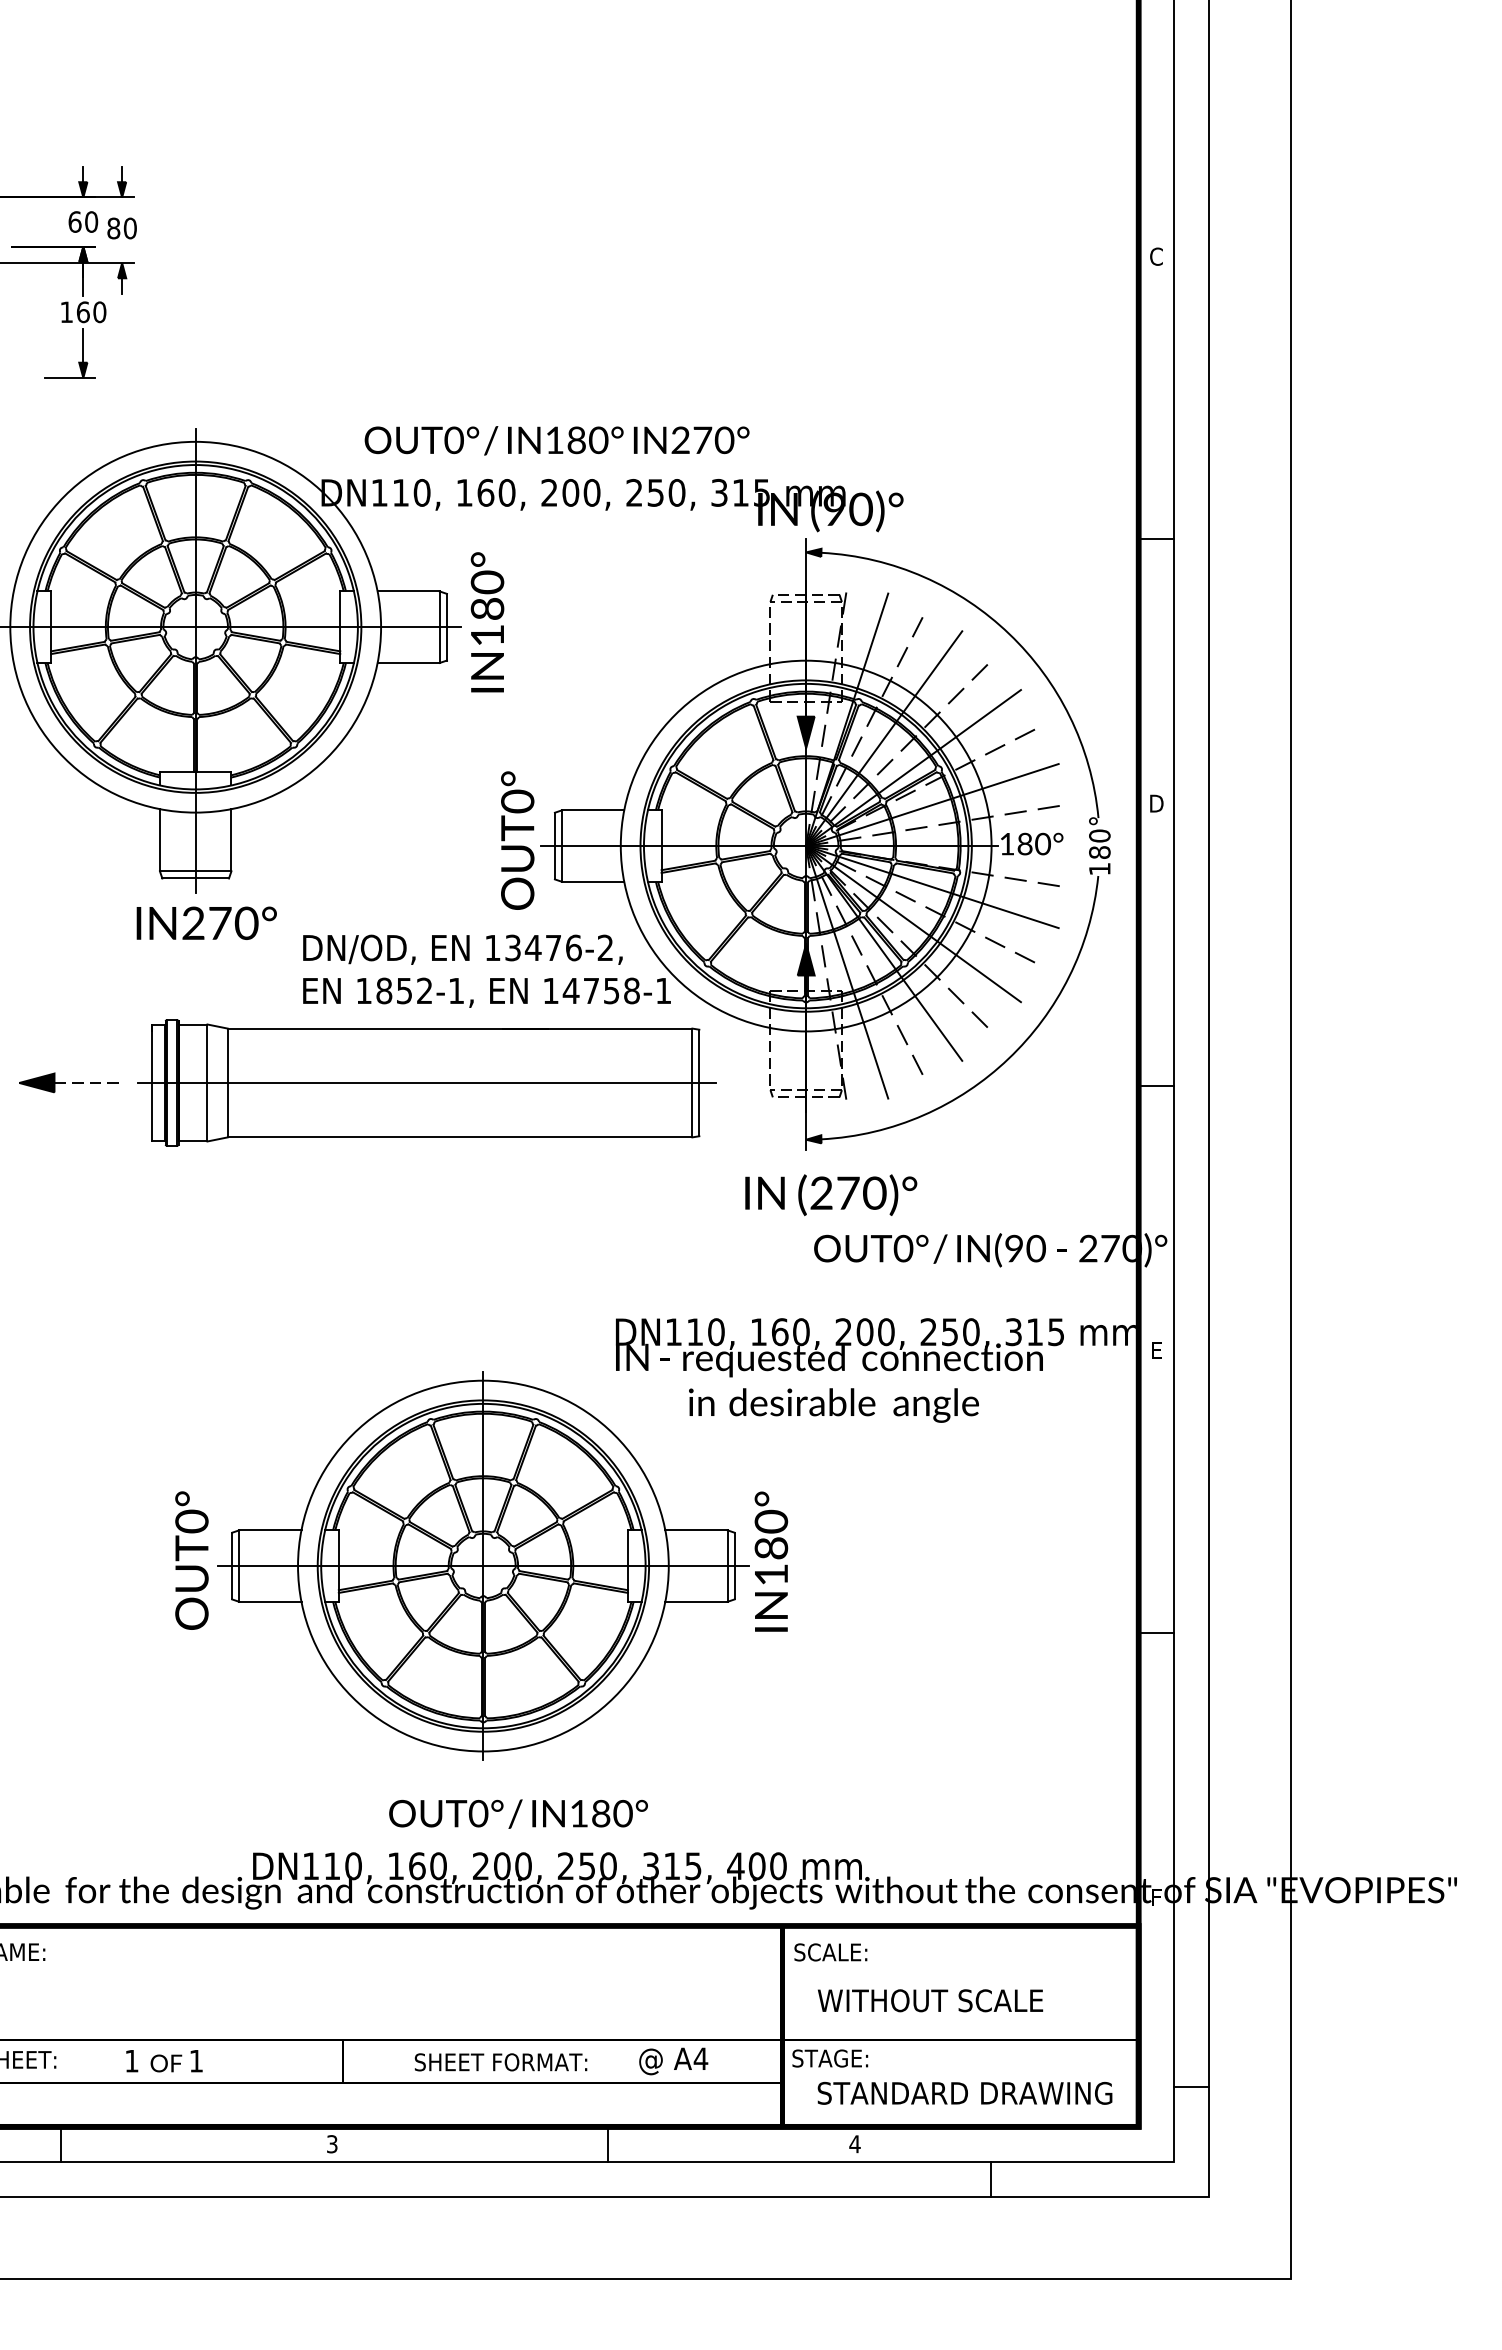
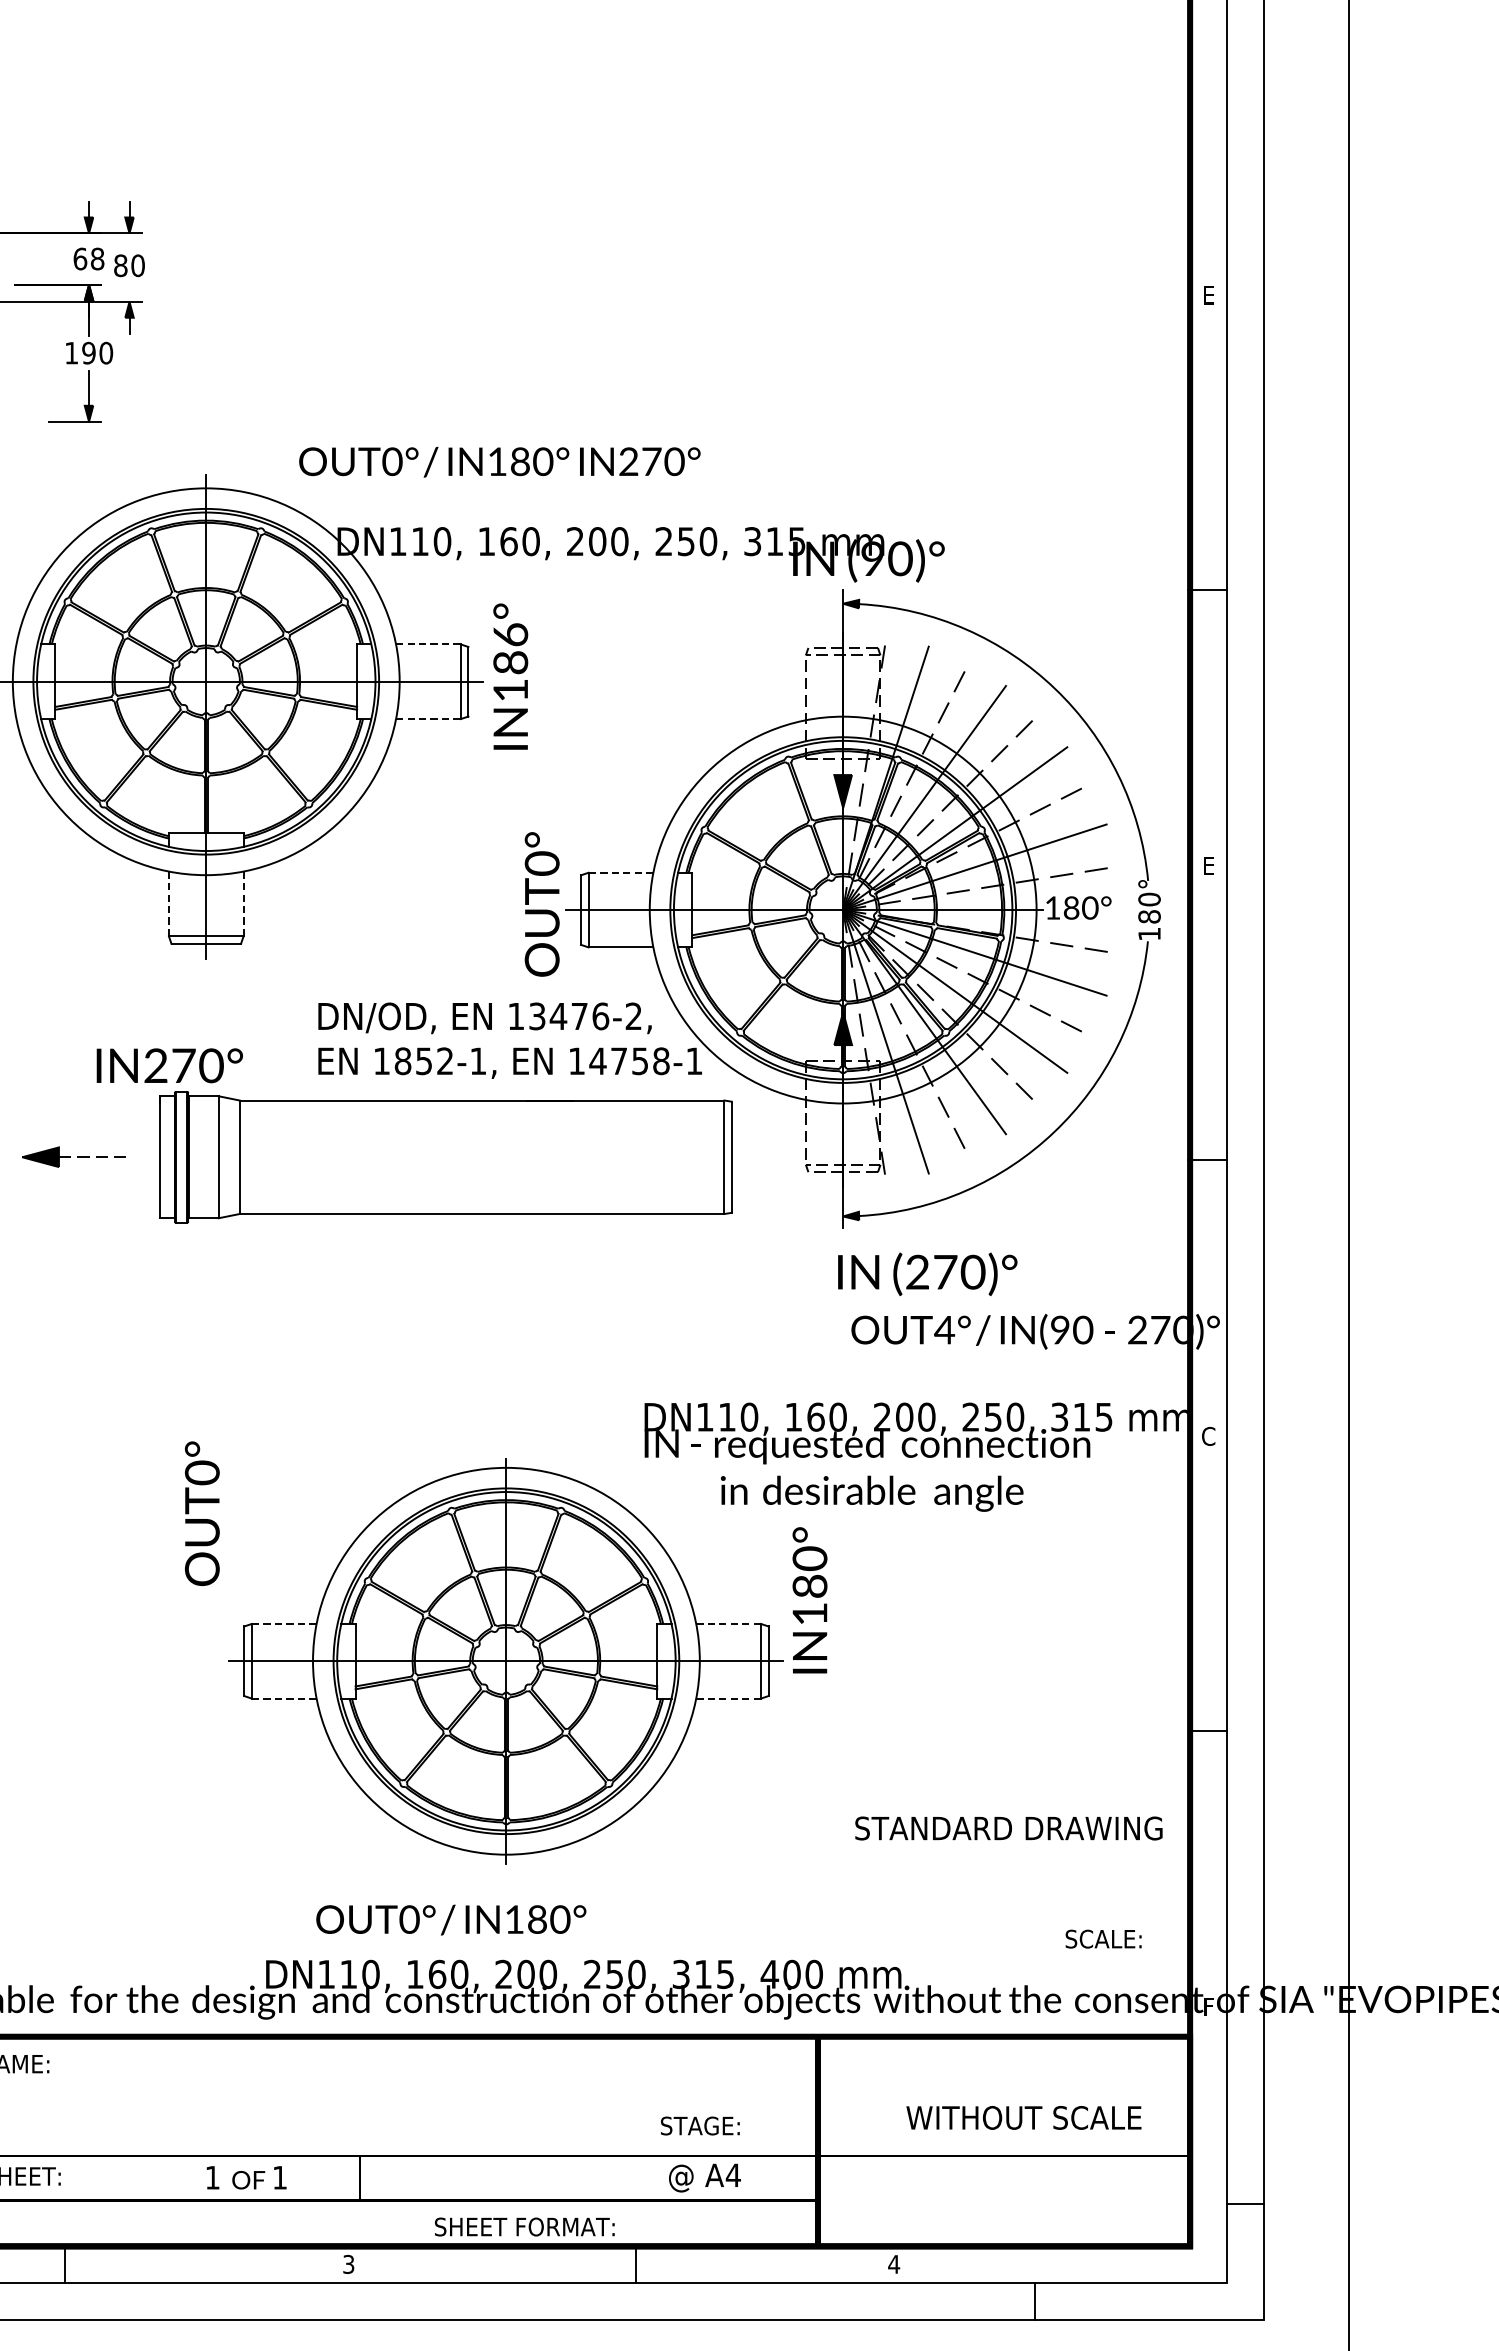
text: (91, 221) -> (97, 258), 60 -> 68
text: (1156, 256) -> (1208, 294), C -> E
text: (82, 312) -> (88, 353), 160 -> 190
text: (556, 440) -> (499, 461), moved
text: (486, 582) -> (509, 635), IN180° -> IN186°
line: (409, 591) -> (429, 644), solid -> dashed
line: (409, 662) -> (429, 718), solid -> dashed
text: (1156, 803) -> (1208, 865), D -> E
line: (592, 810) -> (620, 872), solid -> dashed
line: (159, 840) -> (168, 904), solid -> dashed
line: (231, 840) -> (243, 904), solid -> dashed
text: (206, 922) -> (169, 1064), moved
line: (426, 1082) -> (447, 1156), removed
text: (831, 1195) -> (928, 1274), moved
text: (903, 1248) -> (944, 1329), OUT0° -> OUT4°
text: (1156, 1350) -> (1208, 1436), E -> C
line: (269, 1530) -> (283, 1624), solid -> dashed
line: (696, 1530) -> (728, 1624), solid -> dashed
text: (191, 1560) -> (201, 1513), moved
text: (771, 1561) -> (810, 1600), moved
line: (269, 1601) -> (283, 1698), solid -> dashed
line: (696, 1601) -> (728, 1698), solid -> dashed
text: (518, 1813) -> (451, 1919), moved
text: (830, 1952) -> (1103, 1939), moved
text: (930, 2000) -> (1024, 2117), moved
text: (830, 2058) -> (700, 2125), moved
text: (164, 2061) -> (246, 2178), moved
text: (500, 2062) -> (524, 2227), moved
text: (964, 2092) -> (1008, 1827), moved

